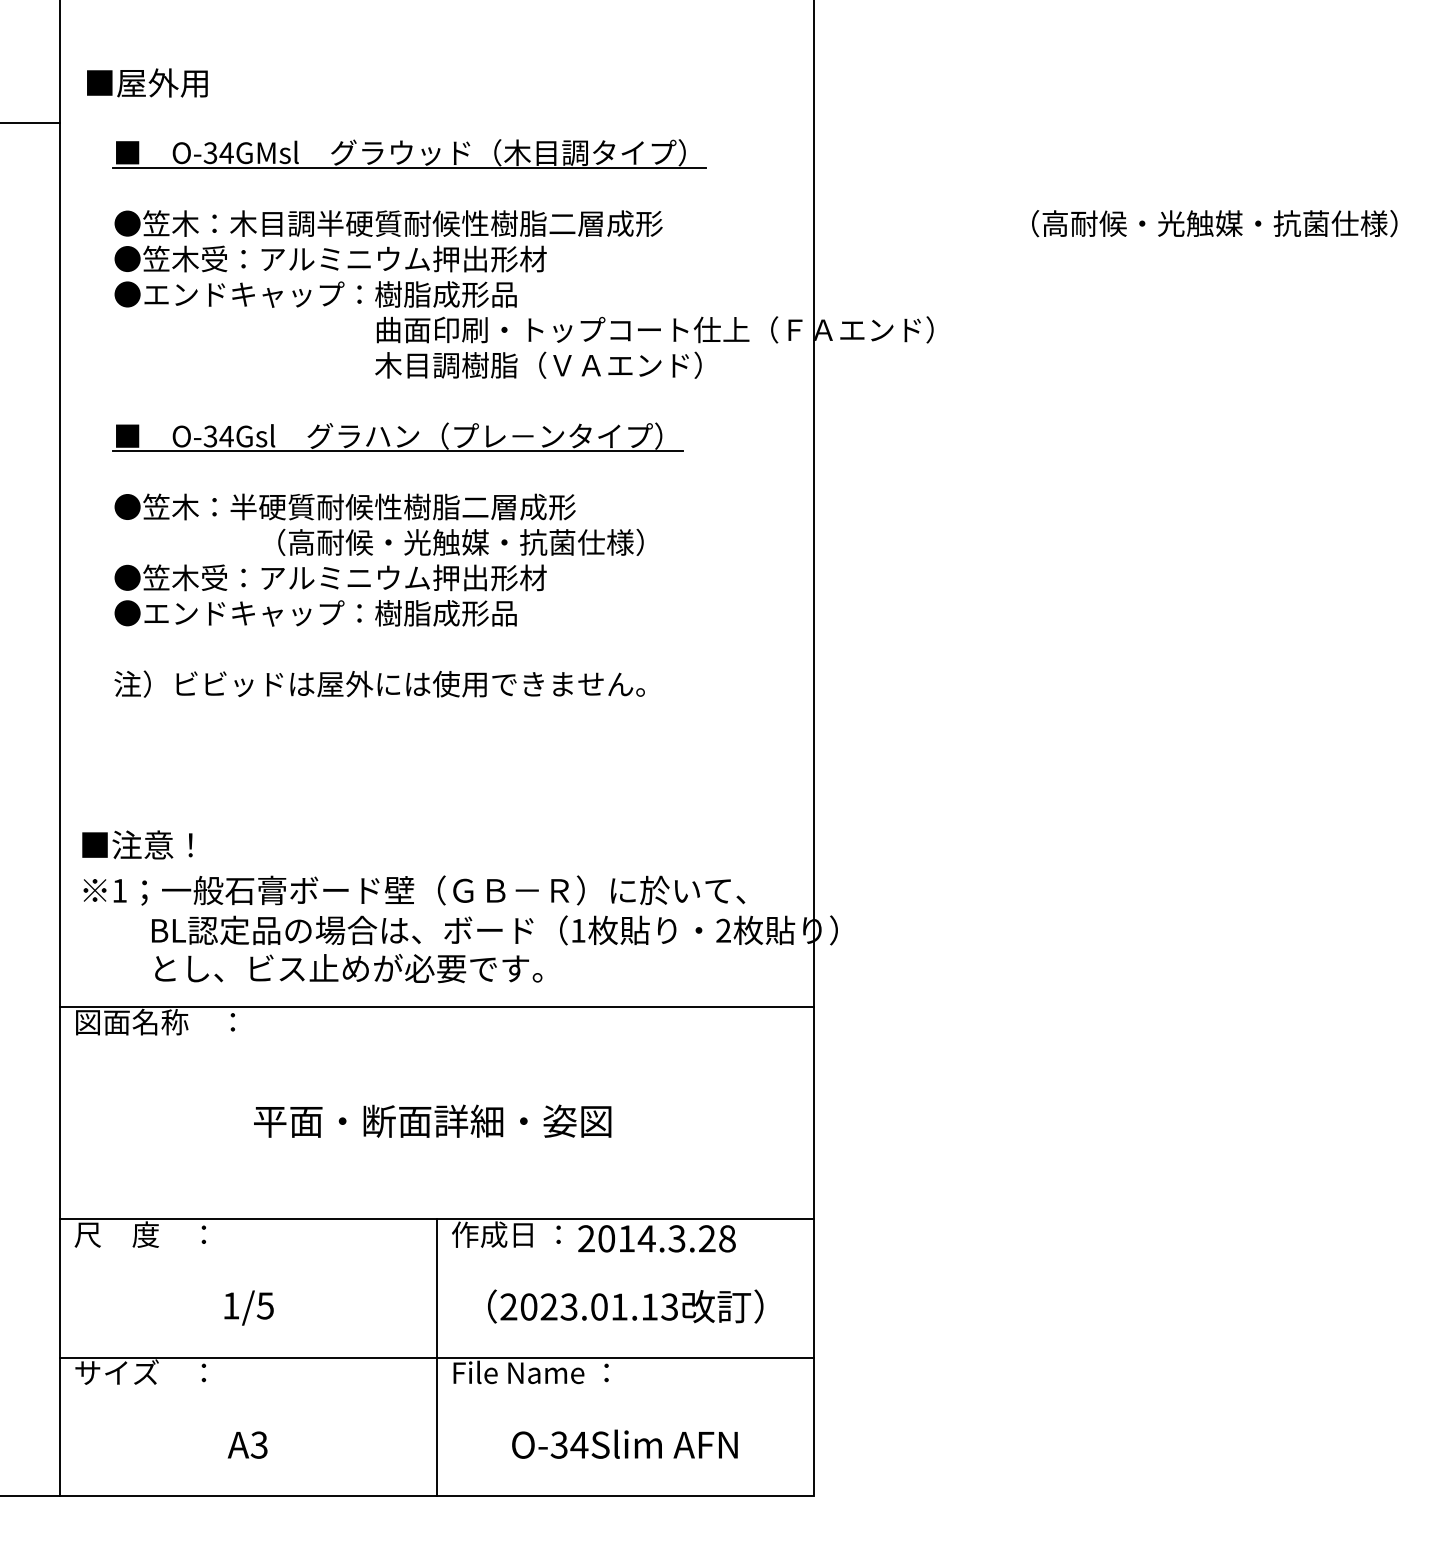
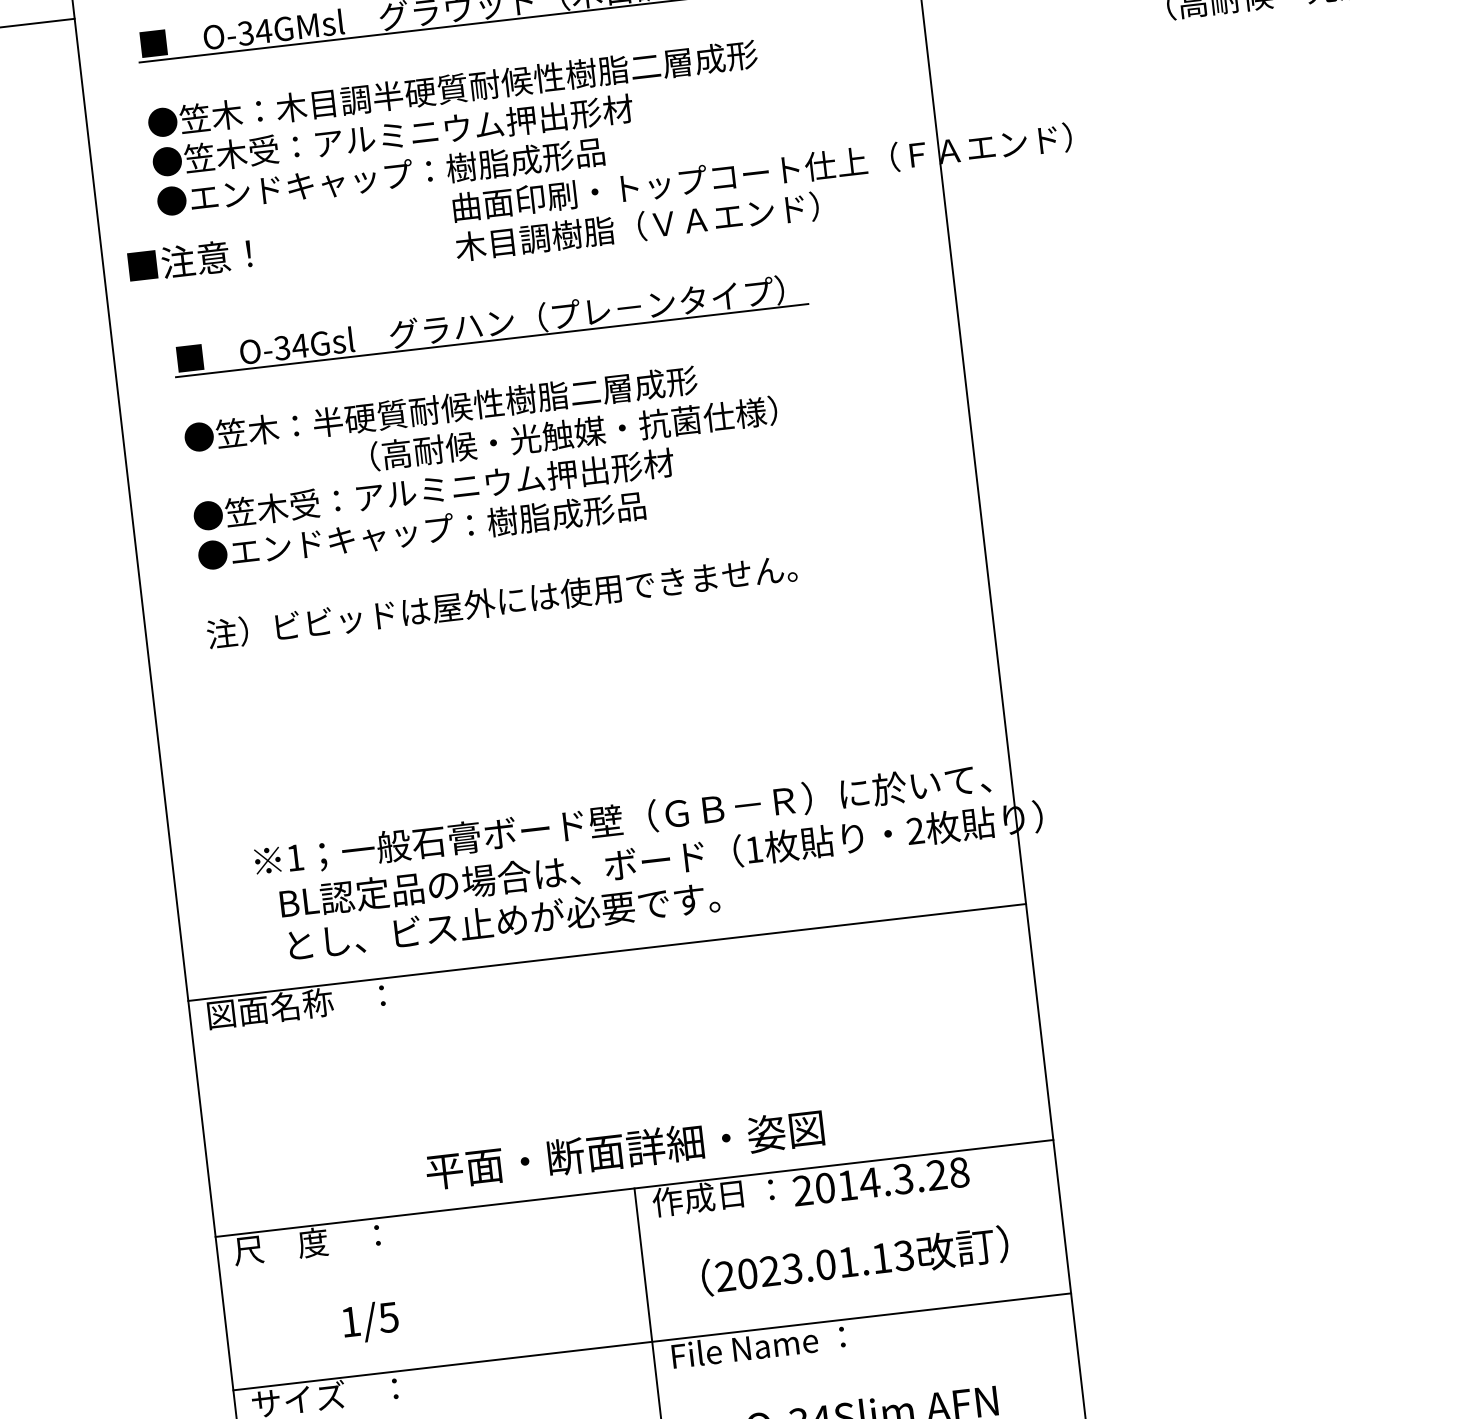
text: (137, 844) -> (189, 259), moved
text: (414, 890) -> (622, 819), moved
text: (432, 1120) -> (624, 1149), moved
text: (248, 1307) -> (370, 1321), moved

